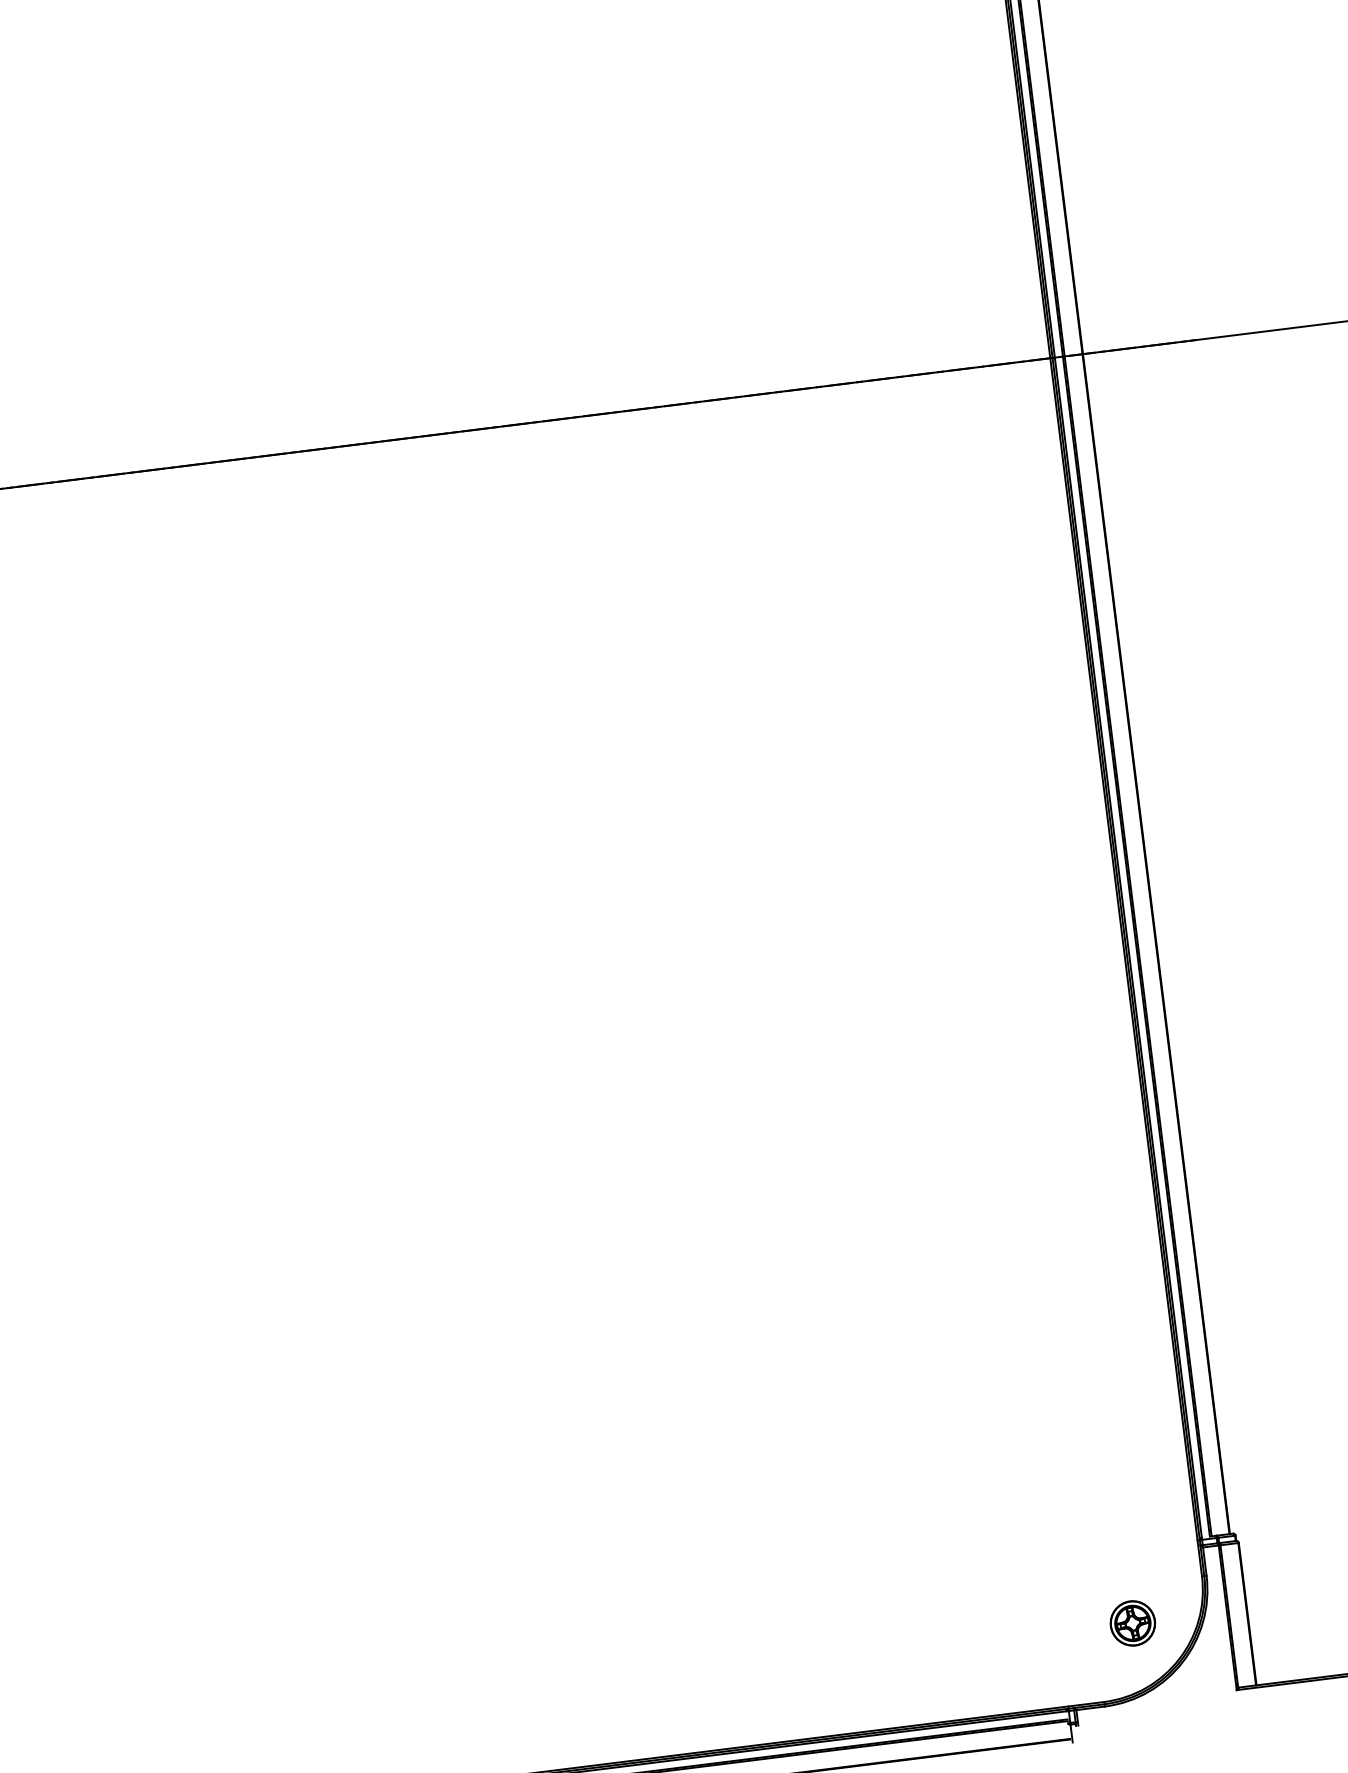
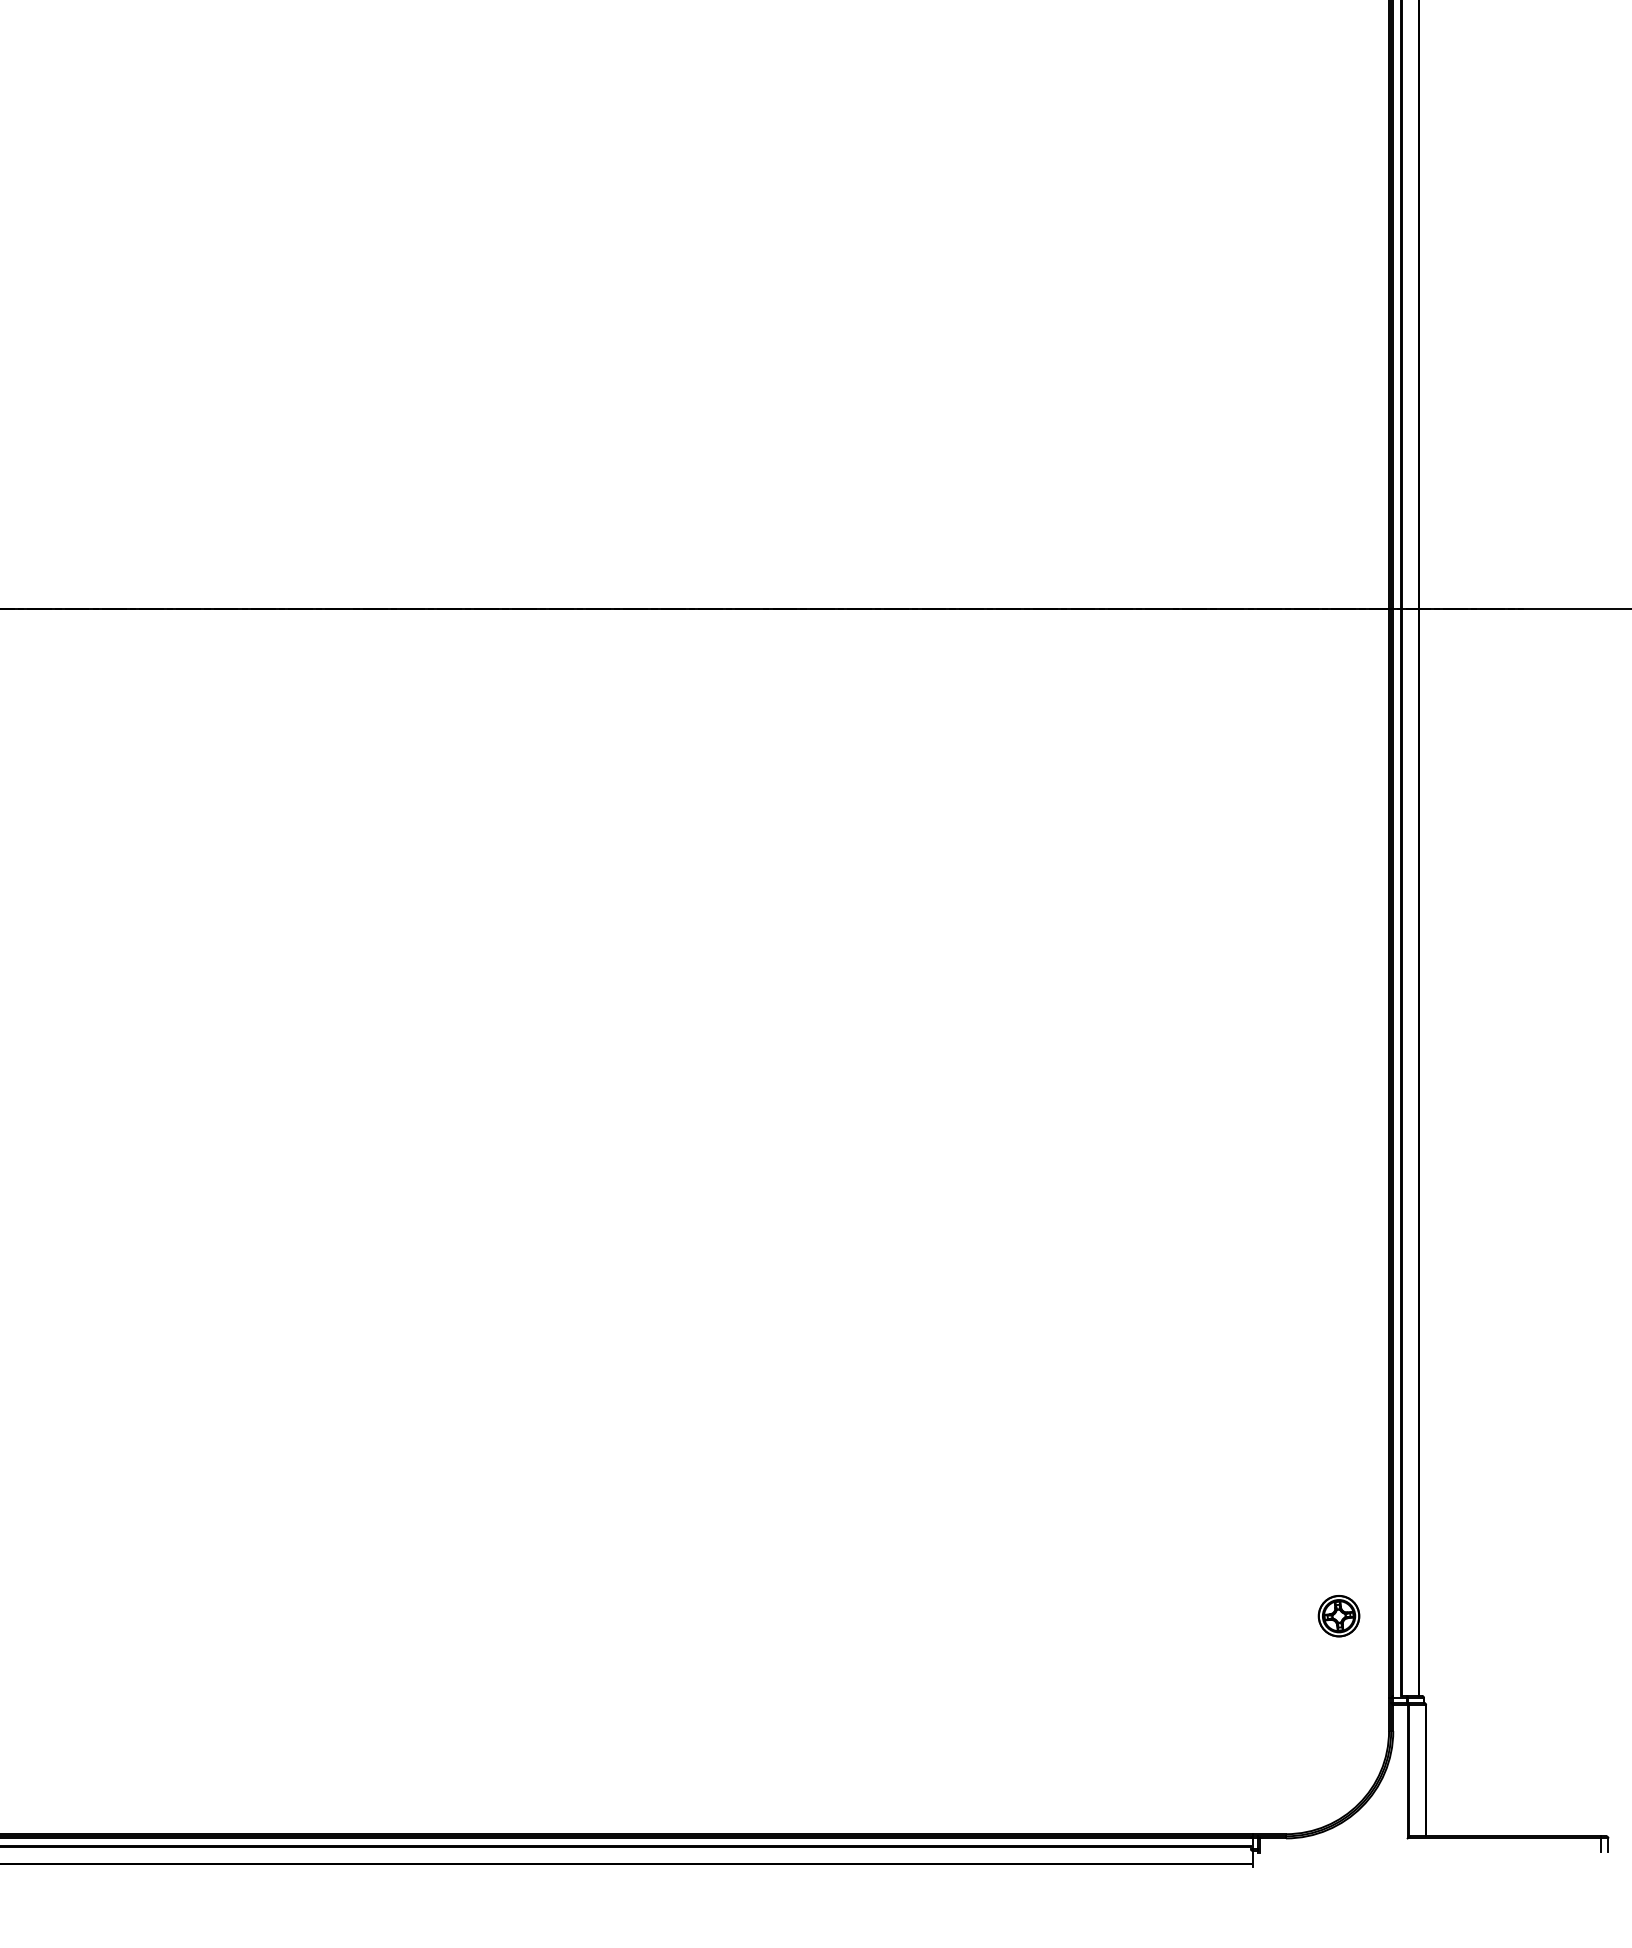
part: (1132, 1623) -> (1338, 1616), moved

